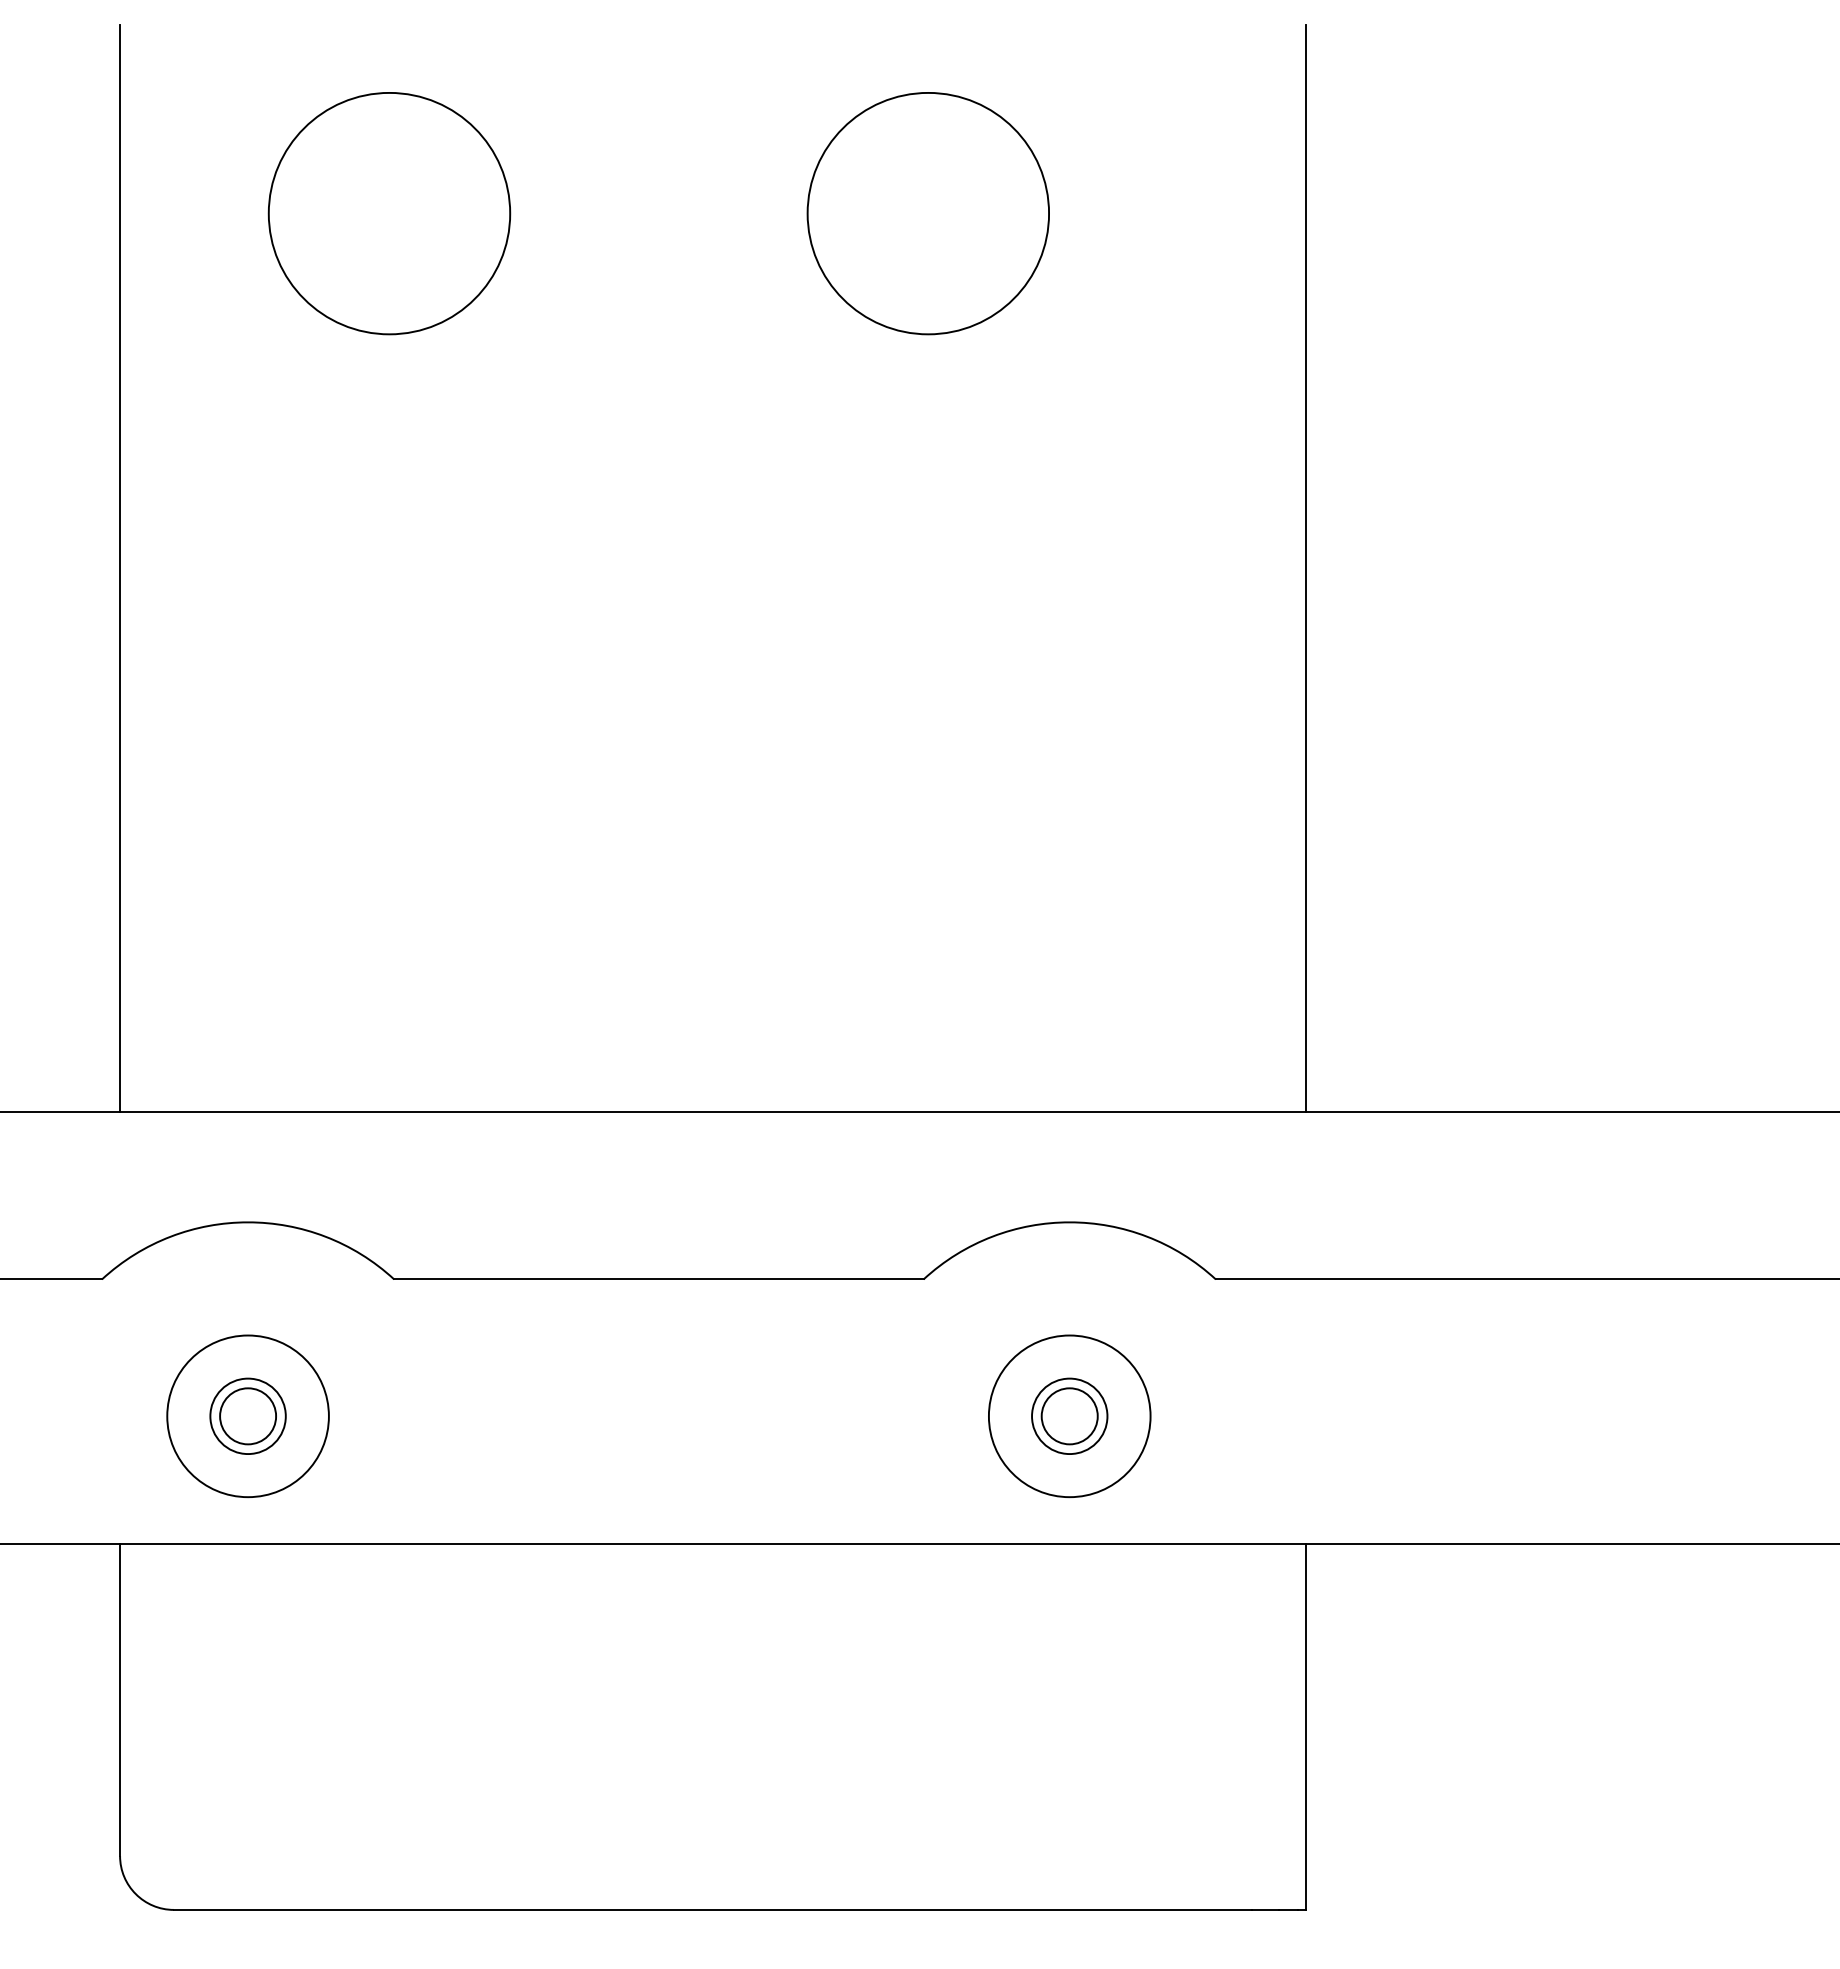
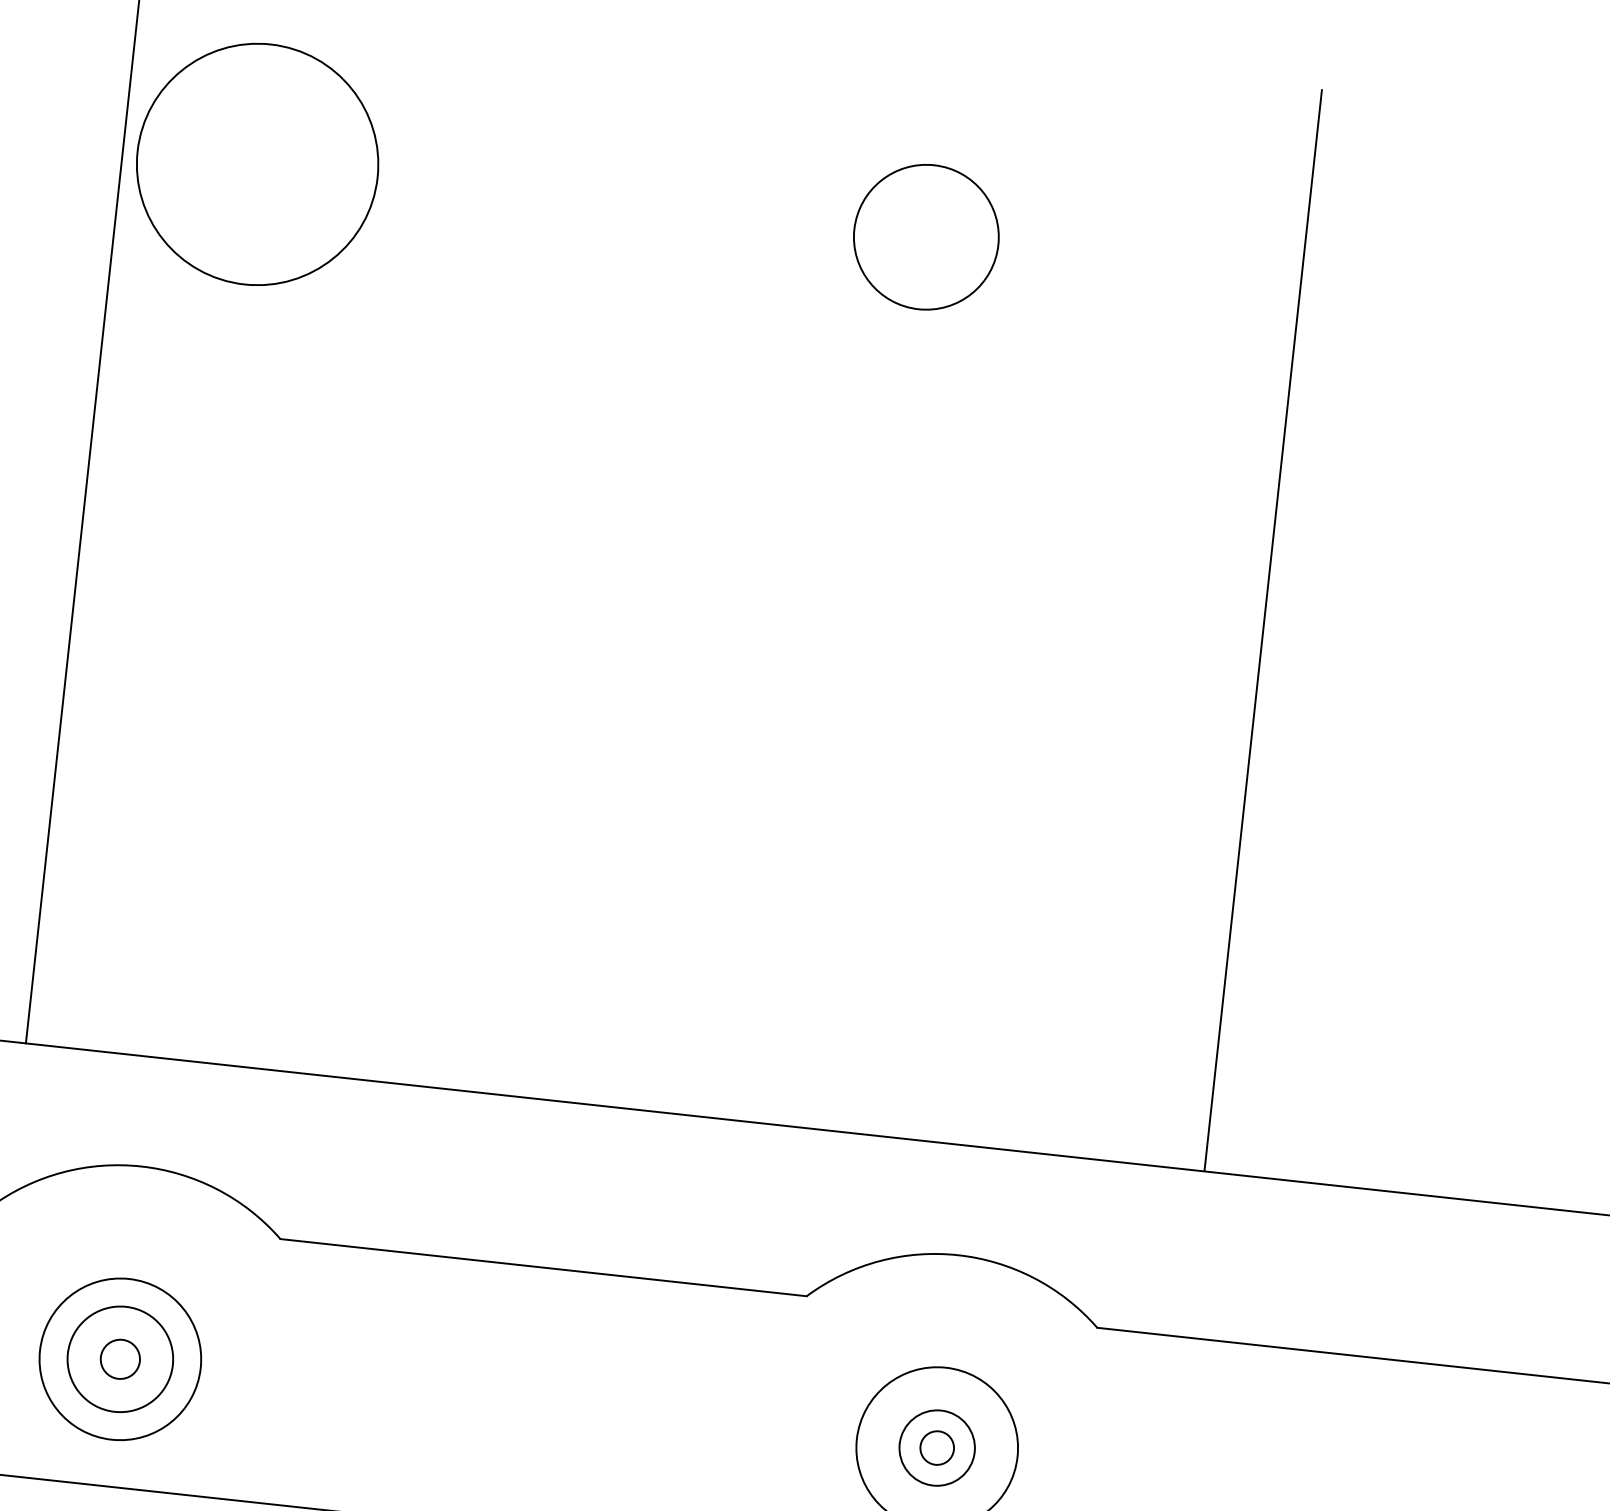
circle: (389, 213) -> (257, 164), moved
circle: (927, 213) -> (925, 236), size x0.6
circle: (247, 1416) -> (119, 1359), size x1.4
circle: (248, 1416) -> (120, 1359), size x0.7
circle: (1069, 1416) -> (936, 1448), size x0.6

